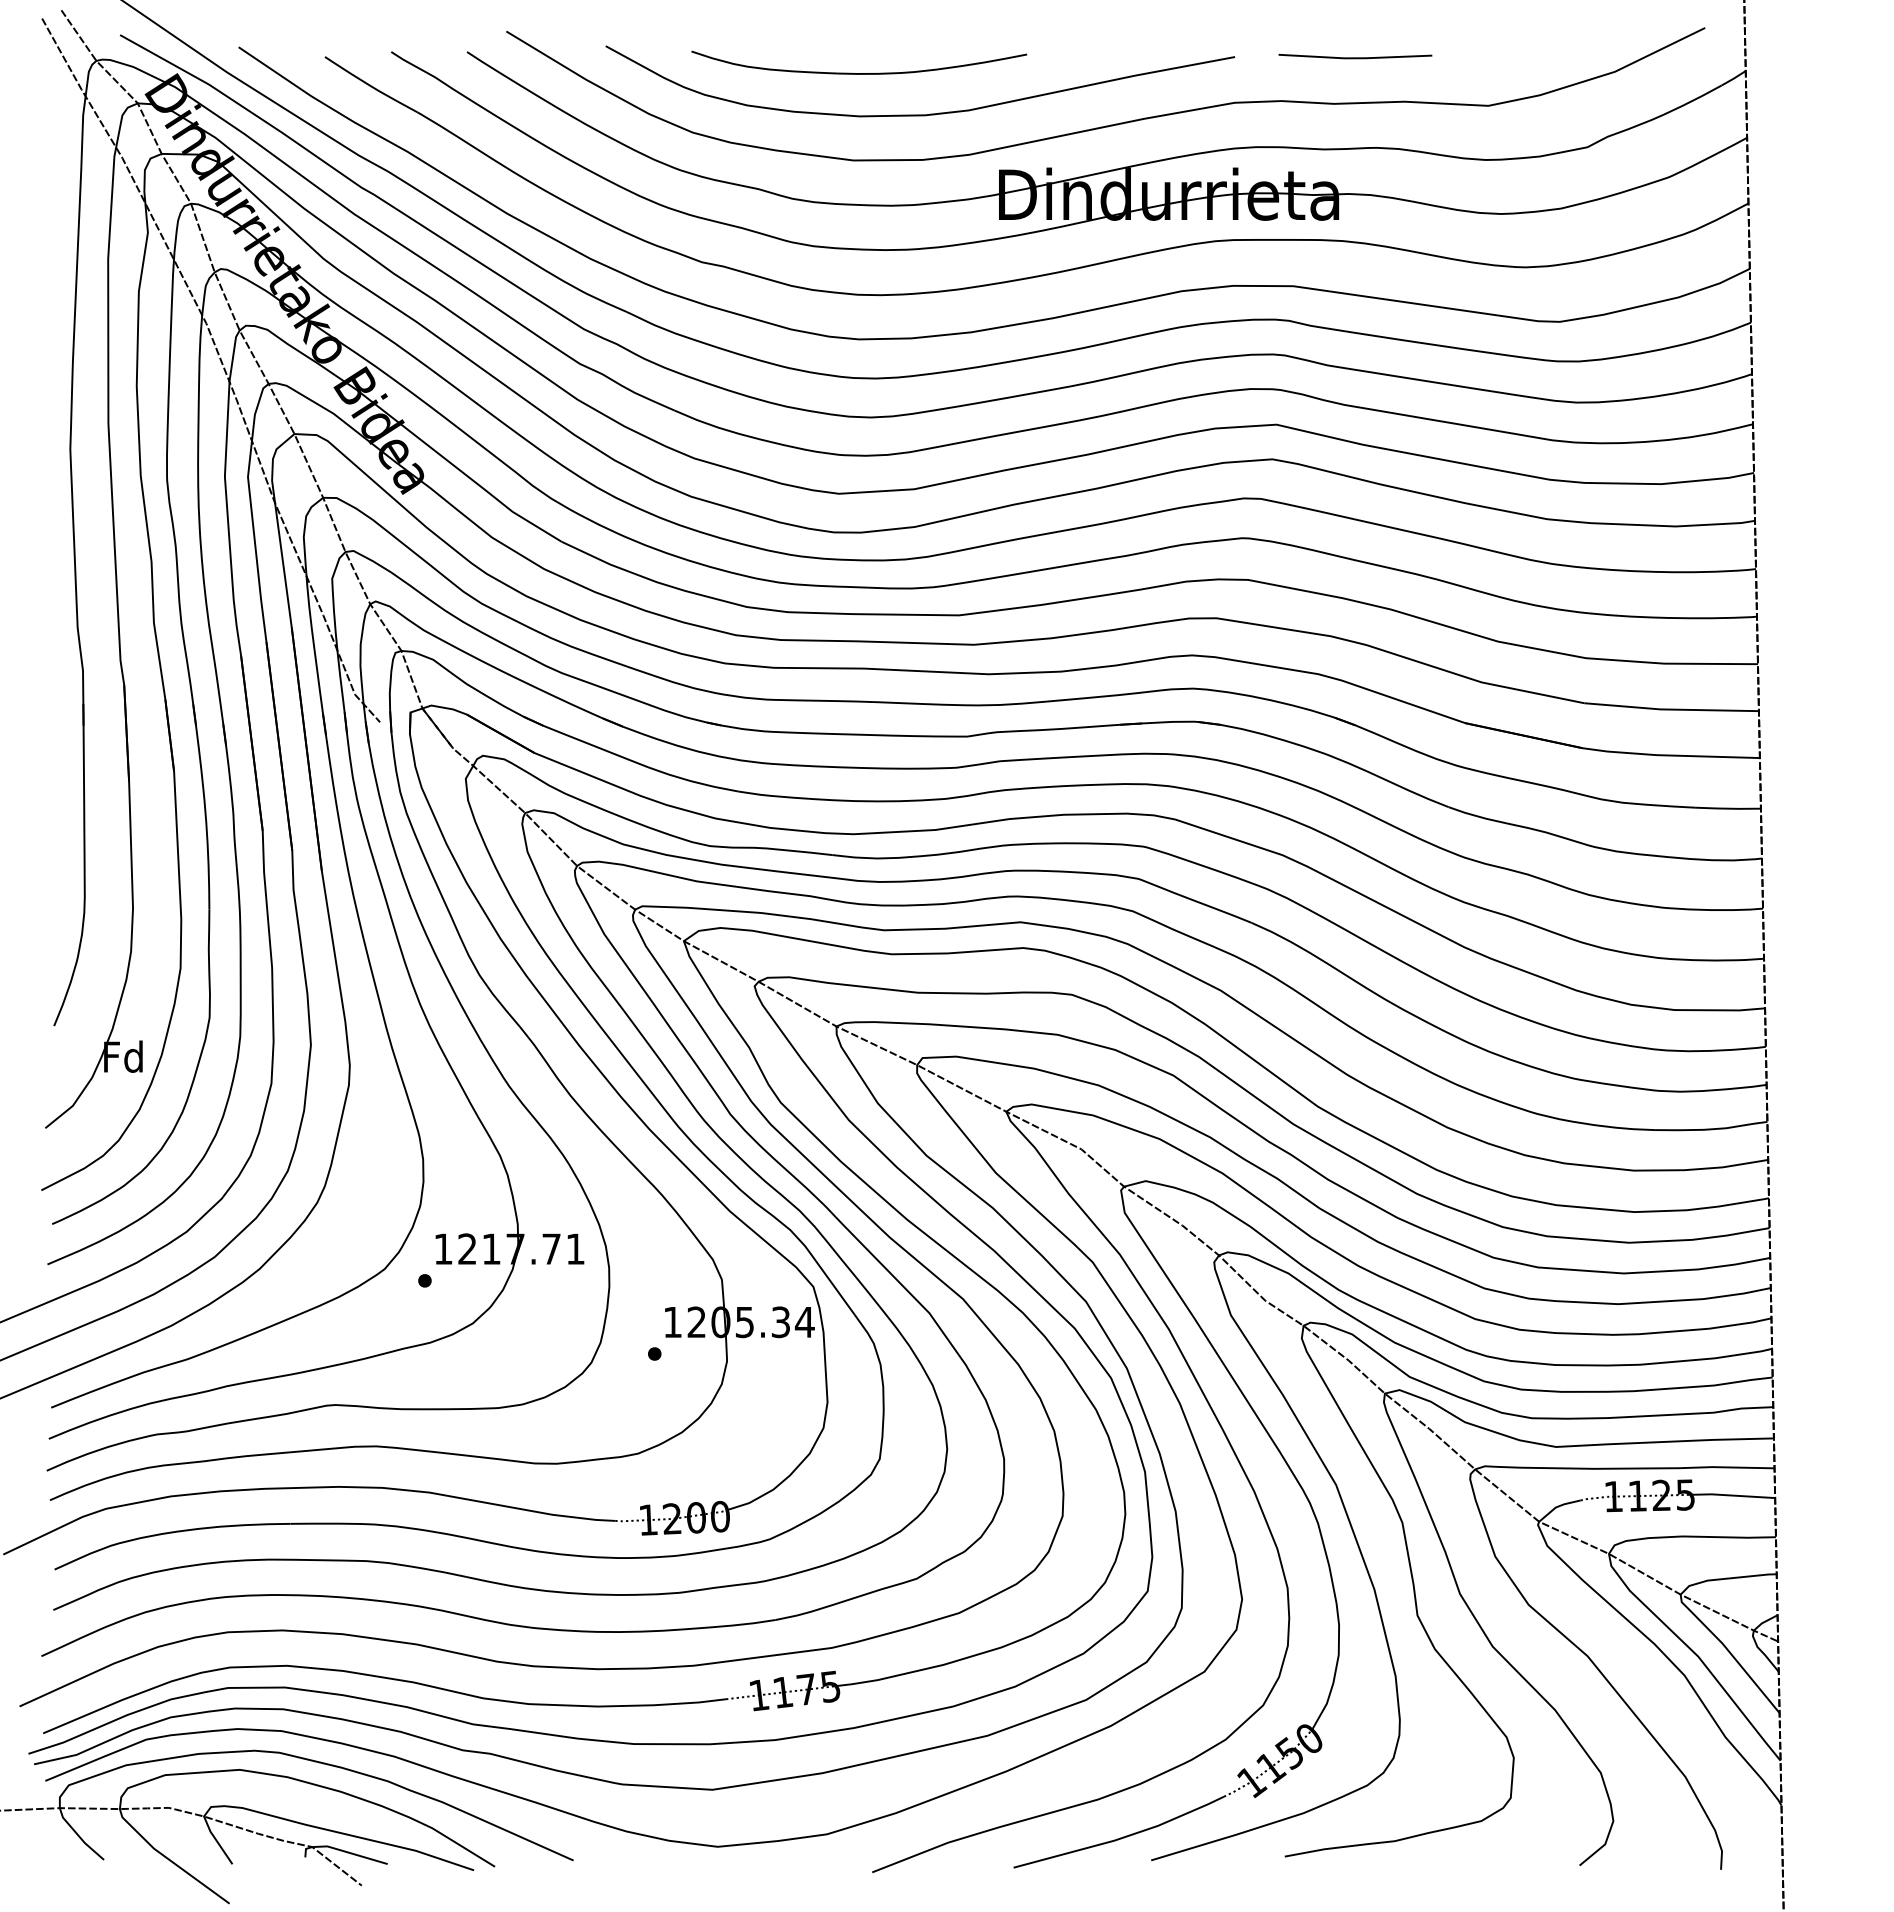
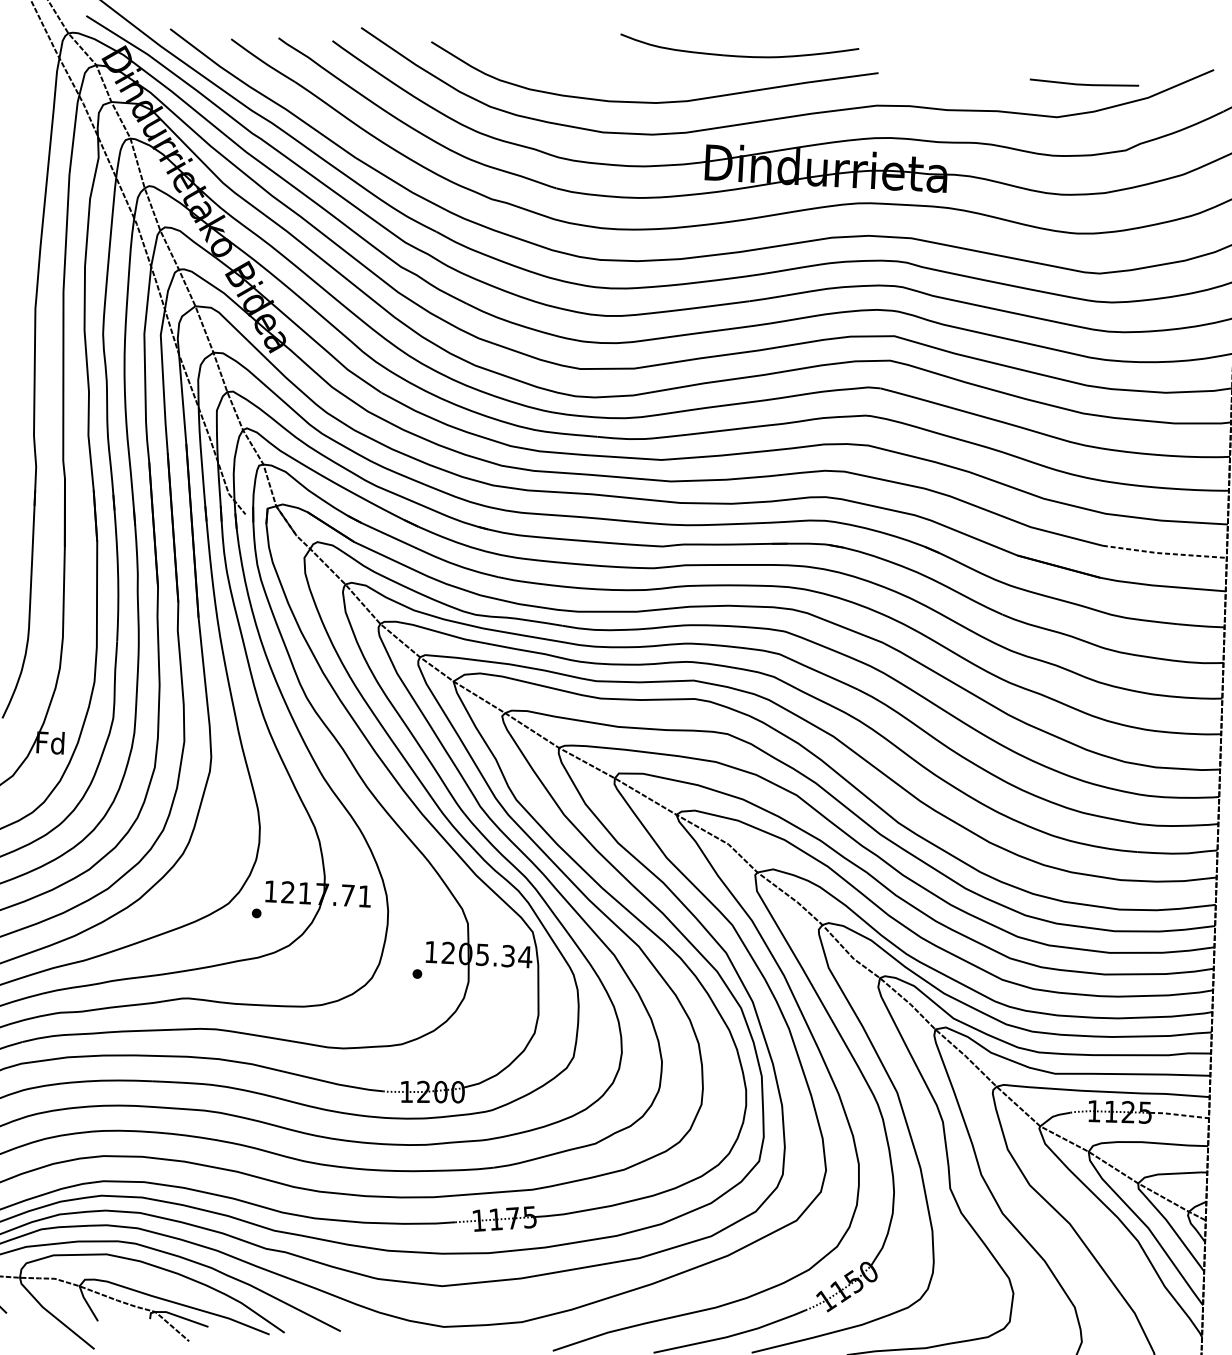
line: (1355, 57) -> (1084, 84), moved
part: (859, 73) -> (739, 56), moved
line: (1671, 709) -> (1164, 553), solid -> dashed
line: (1733, 1495) -> (1179, 1114), solid -> dashed

